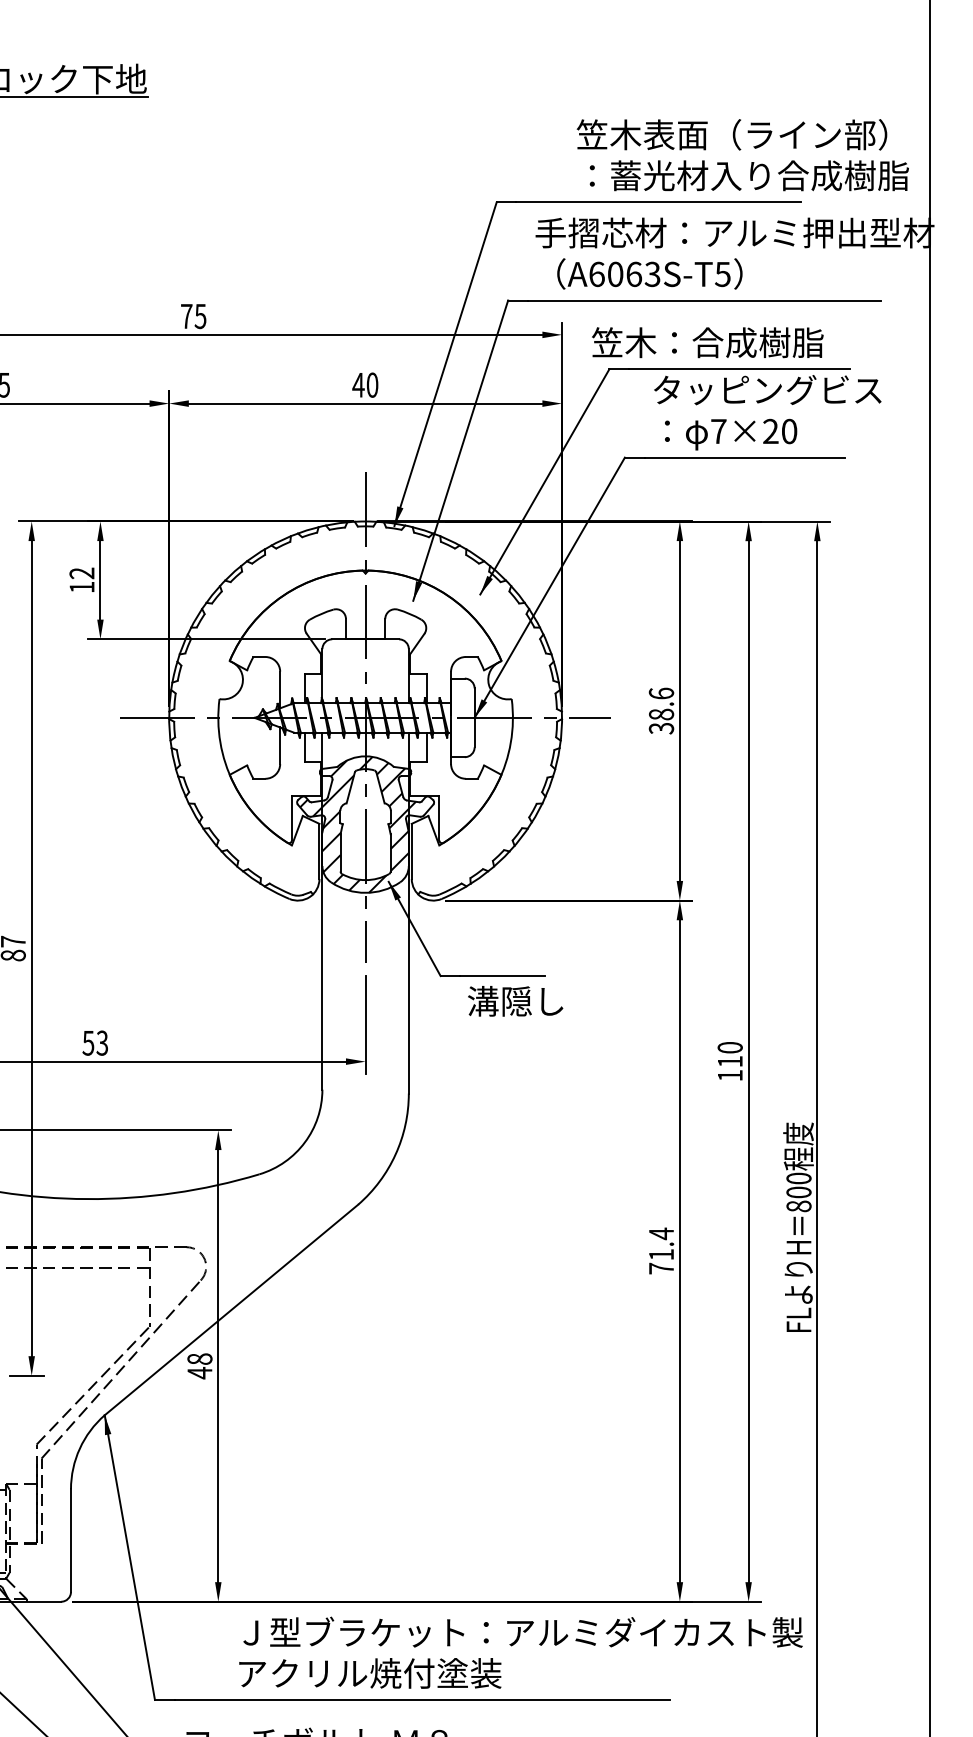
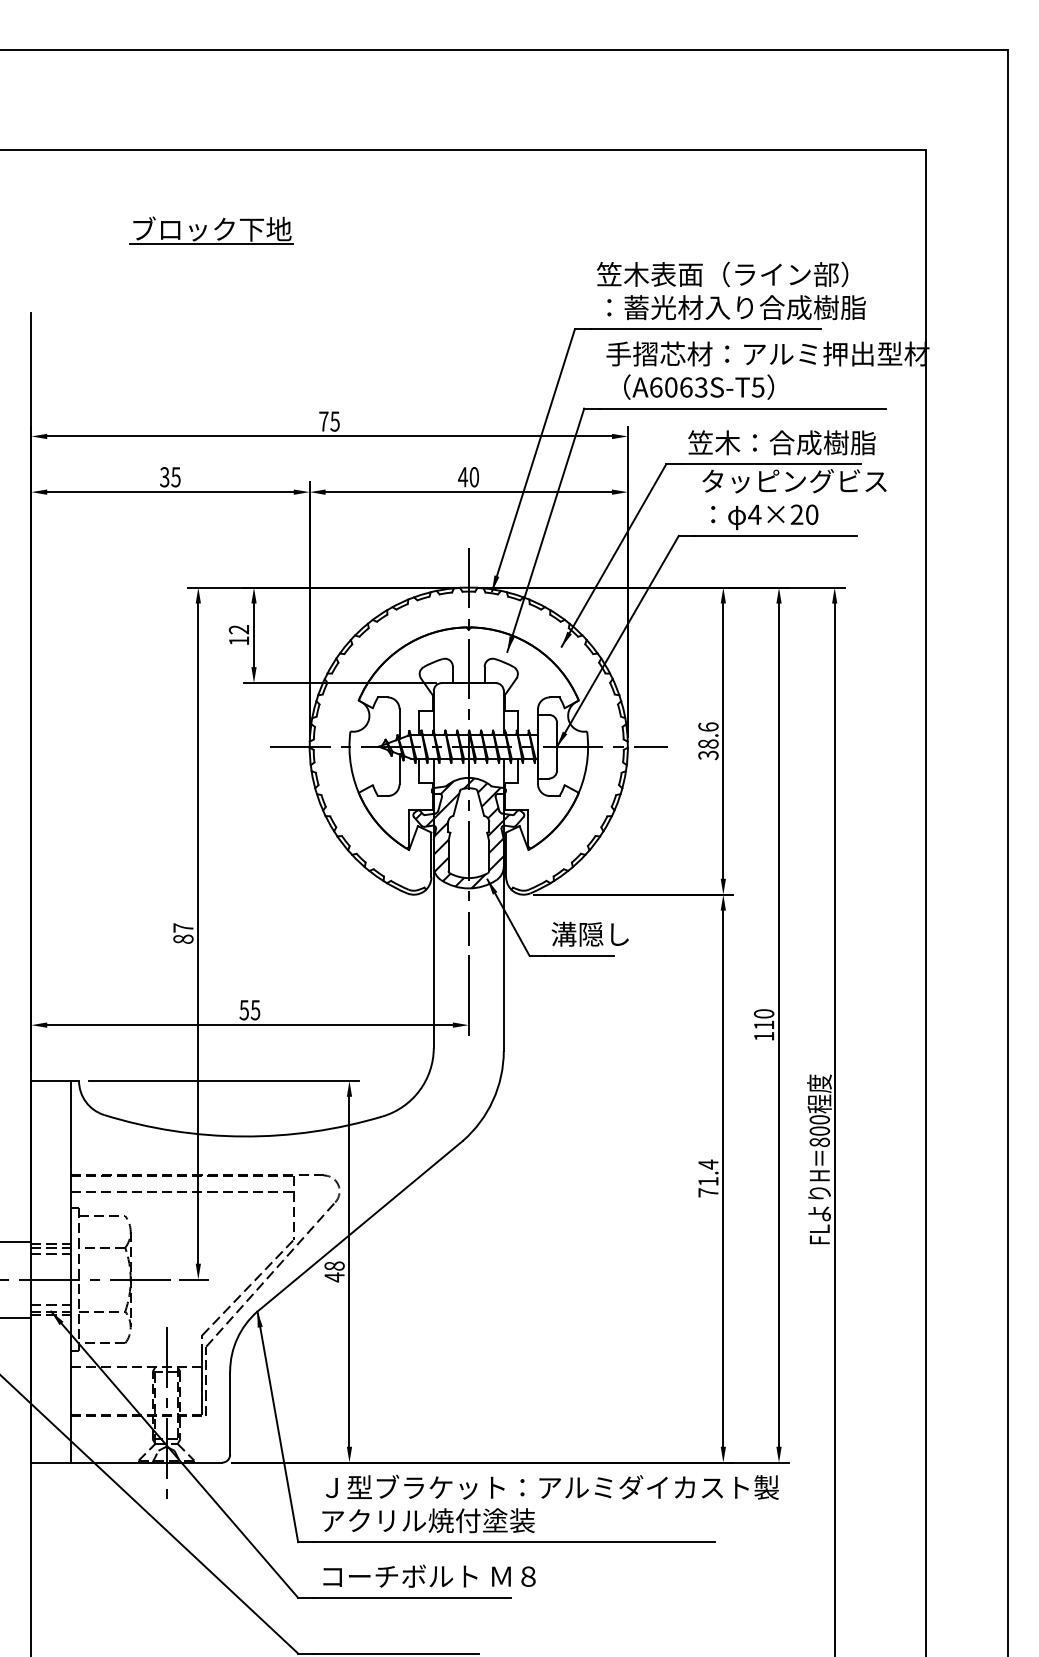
text: (743, 154) -> (731, 290), moved
text: (707, 342) -> (781, 442), moved
text: (718, 431) -> (754, 514), 7×20 -> 4×20
text: (514, 1000) -> (589, 933), moved
text: (102, 1042) -> (255, 1009), 53 -> 55
text: (520, 1652) -> (550, 1503), moved

